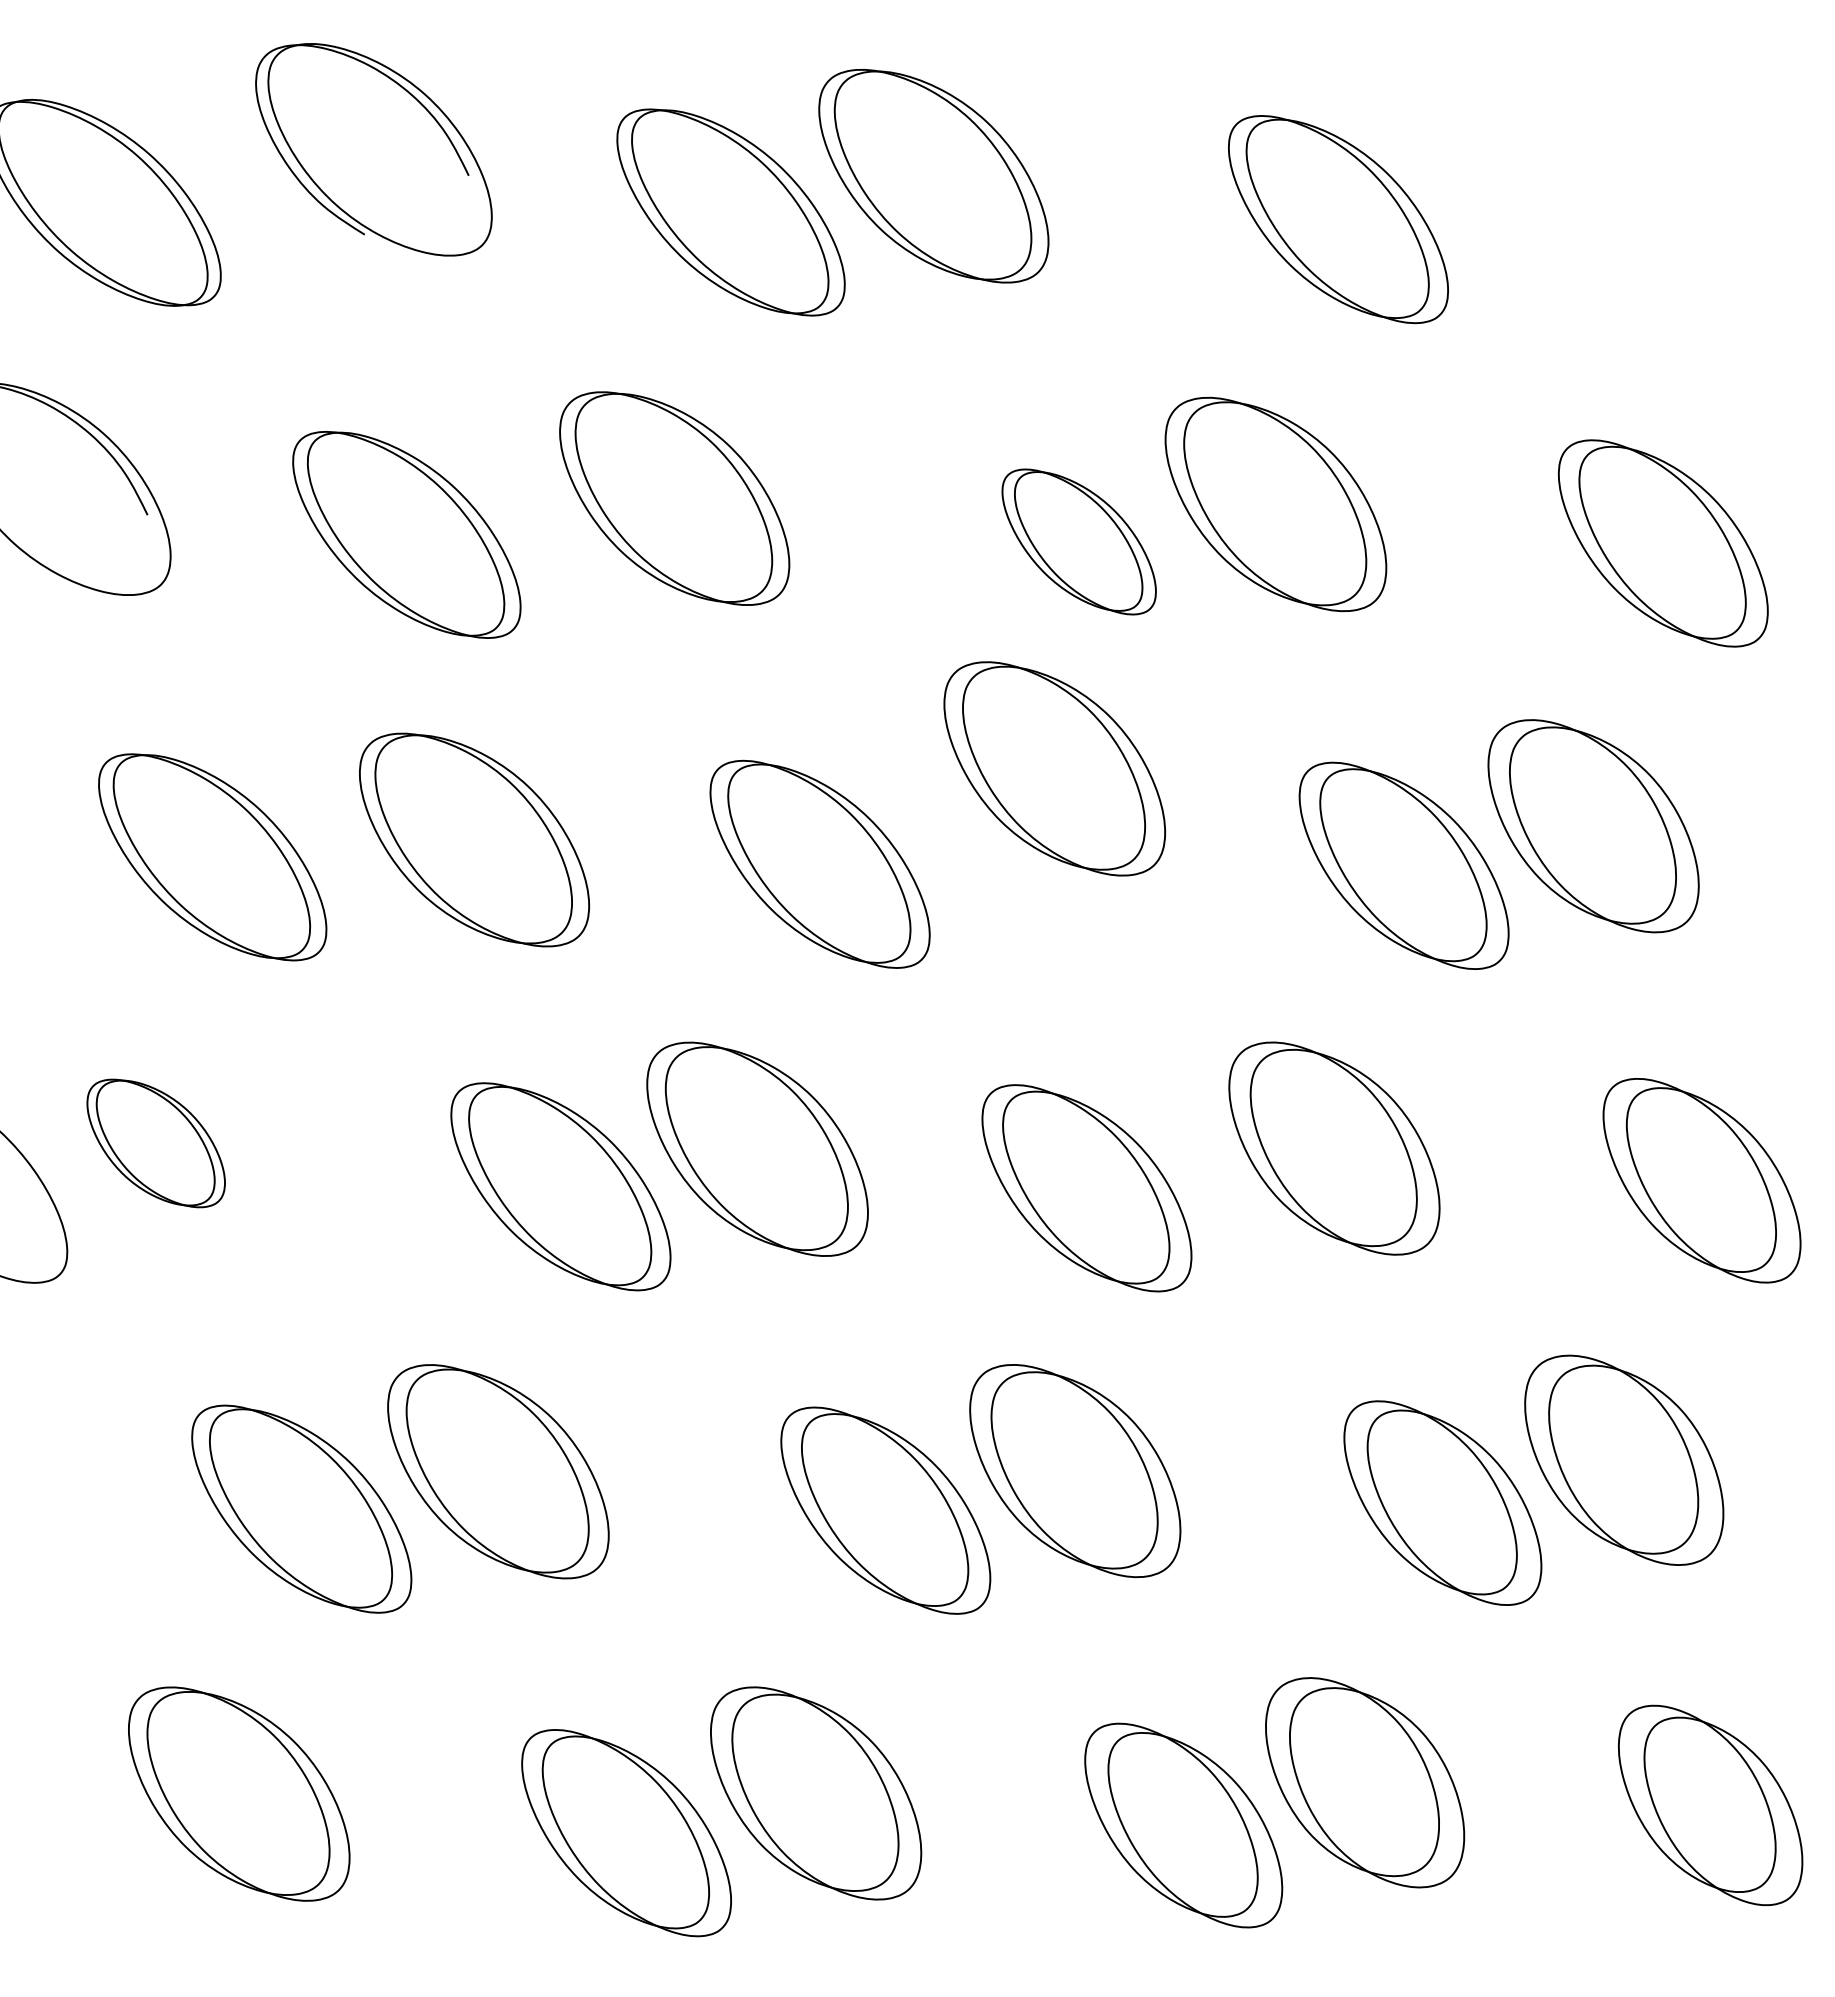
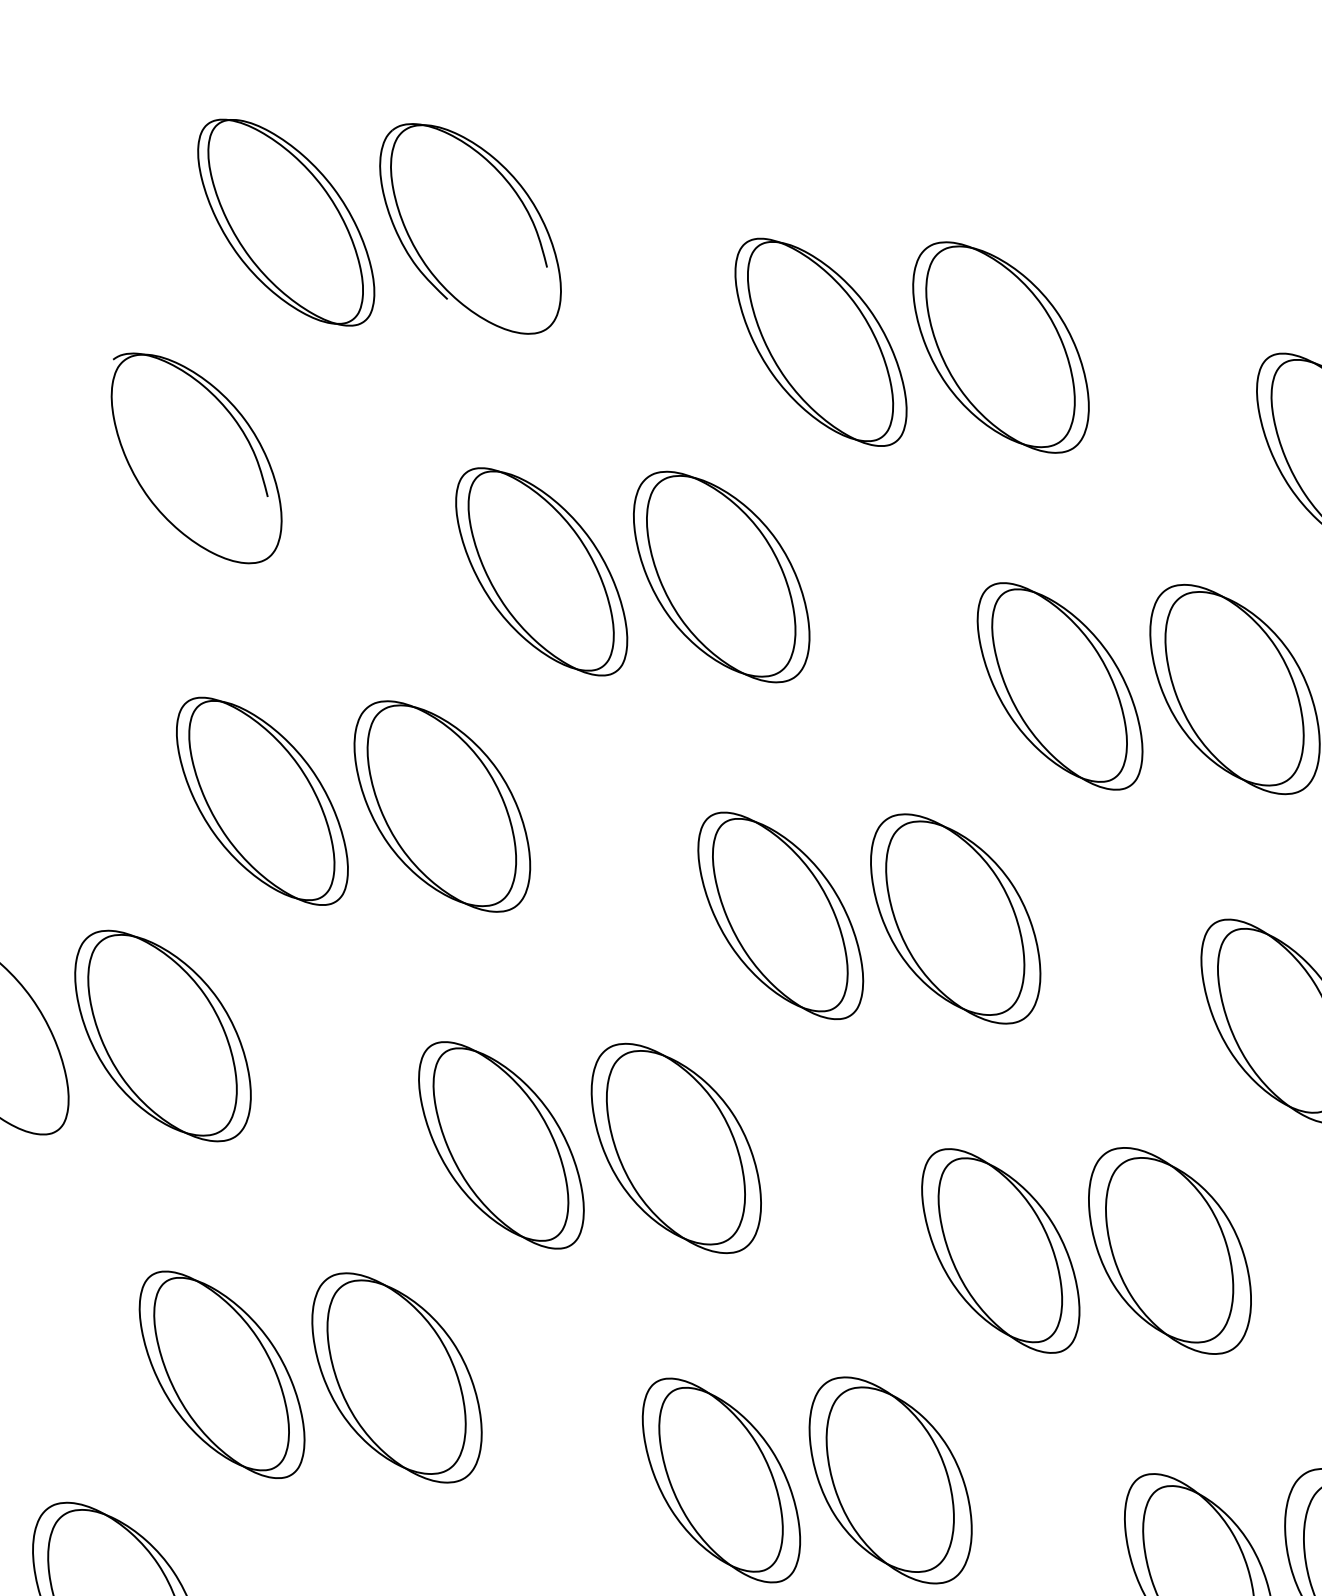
part: (373, 149) -> (470, 228), moved
part: (406, 534) -> (541, 571), moved
part: (1078, 541) -> (1059, 685), size x1.43
part: (1054, 768) -> (955, 918), moved
part: (474, 839) -> (442, 806), moved
part: (155, 1143) -> (162, 1035), size x1.67
part: (1086, 1188) -> (1000, 1251), moved

